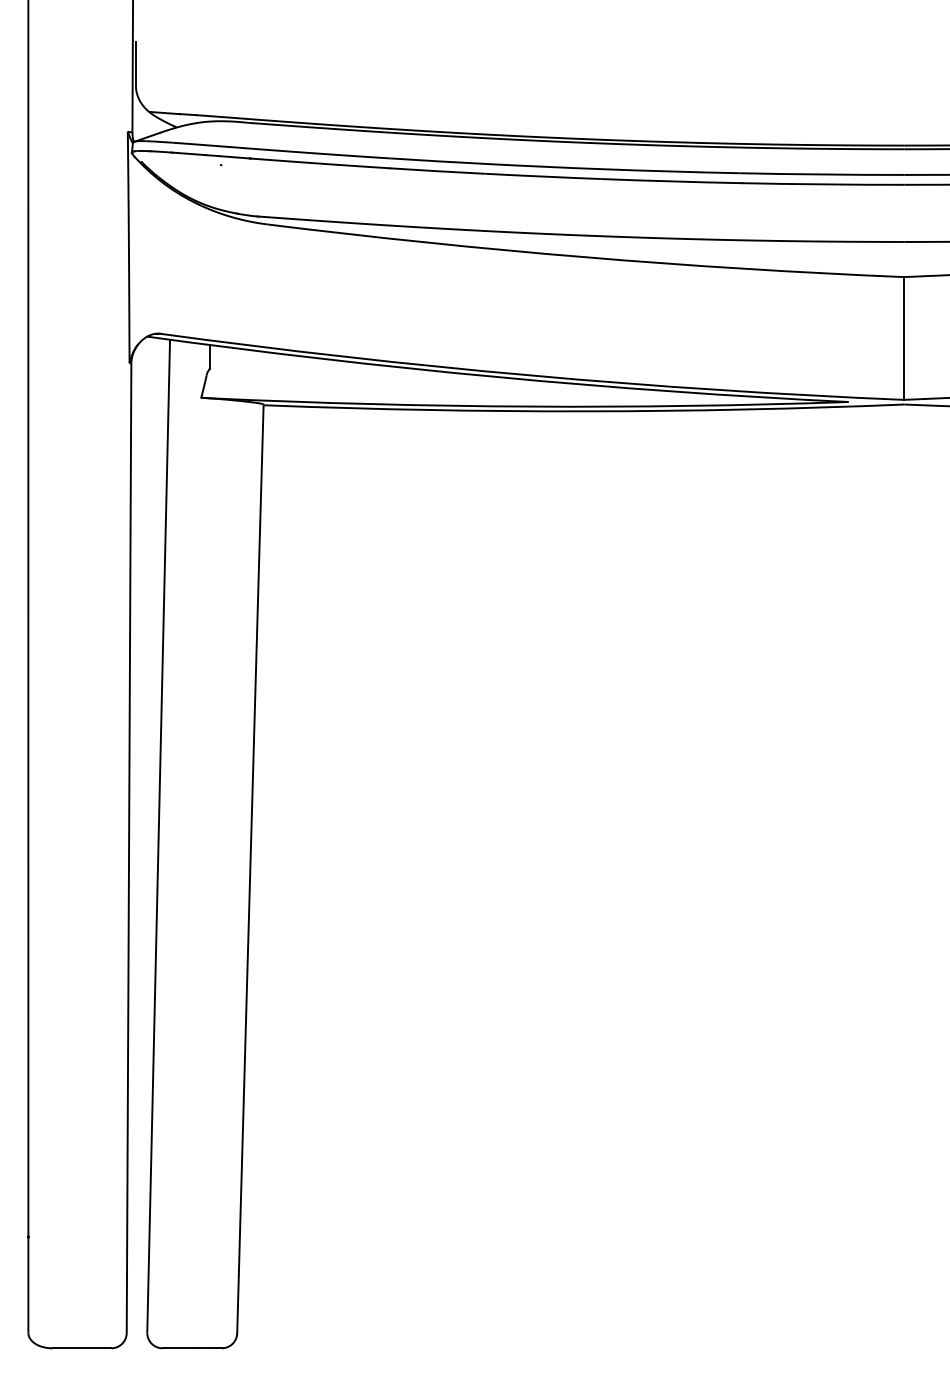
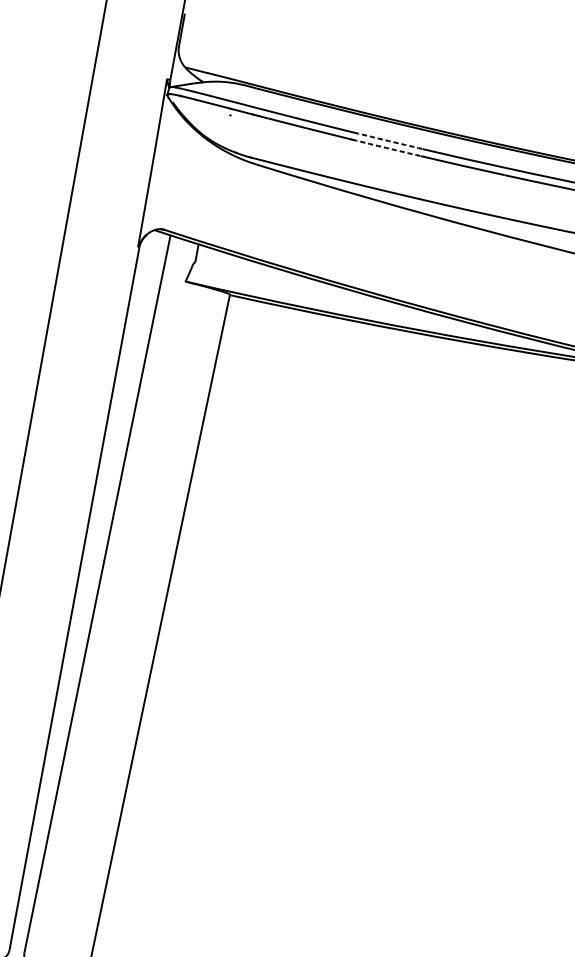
arc: (438, 161) -> (388, 141), solid -> dashed
arc: (437, 171) -> (386, 148), solid -> dashed

